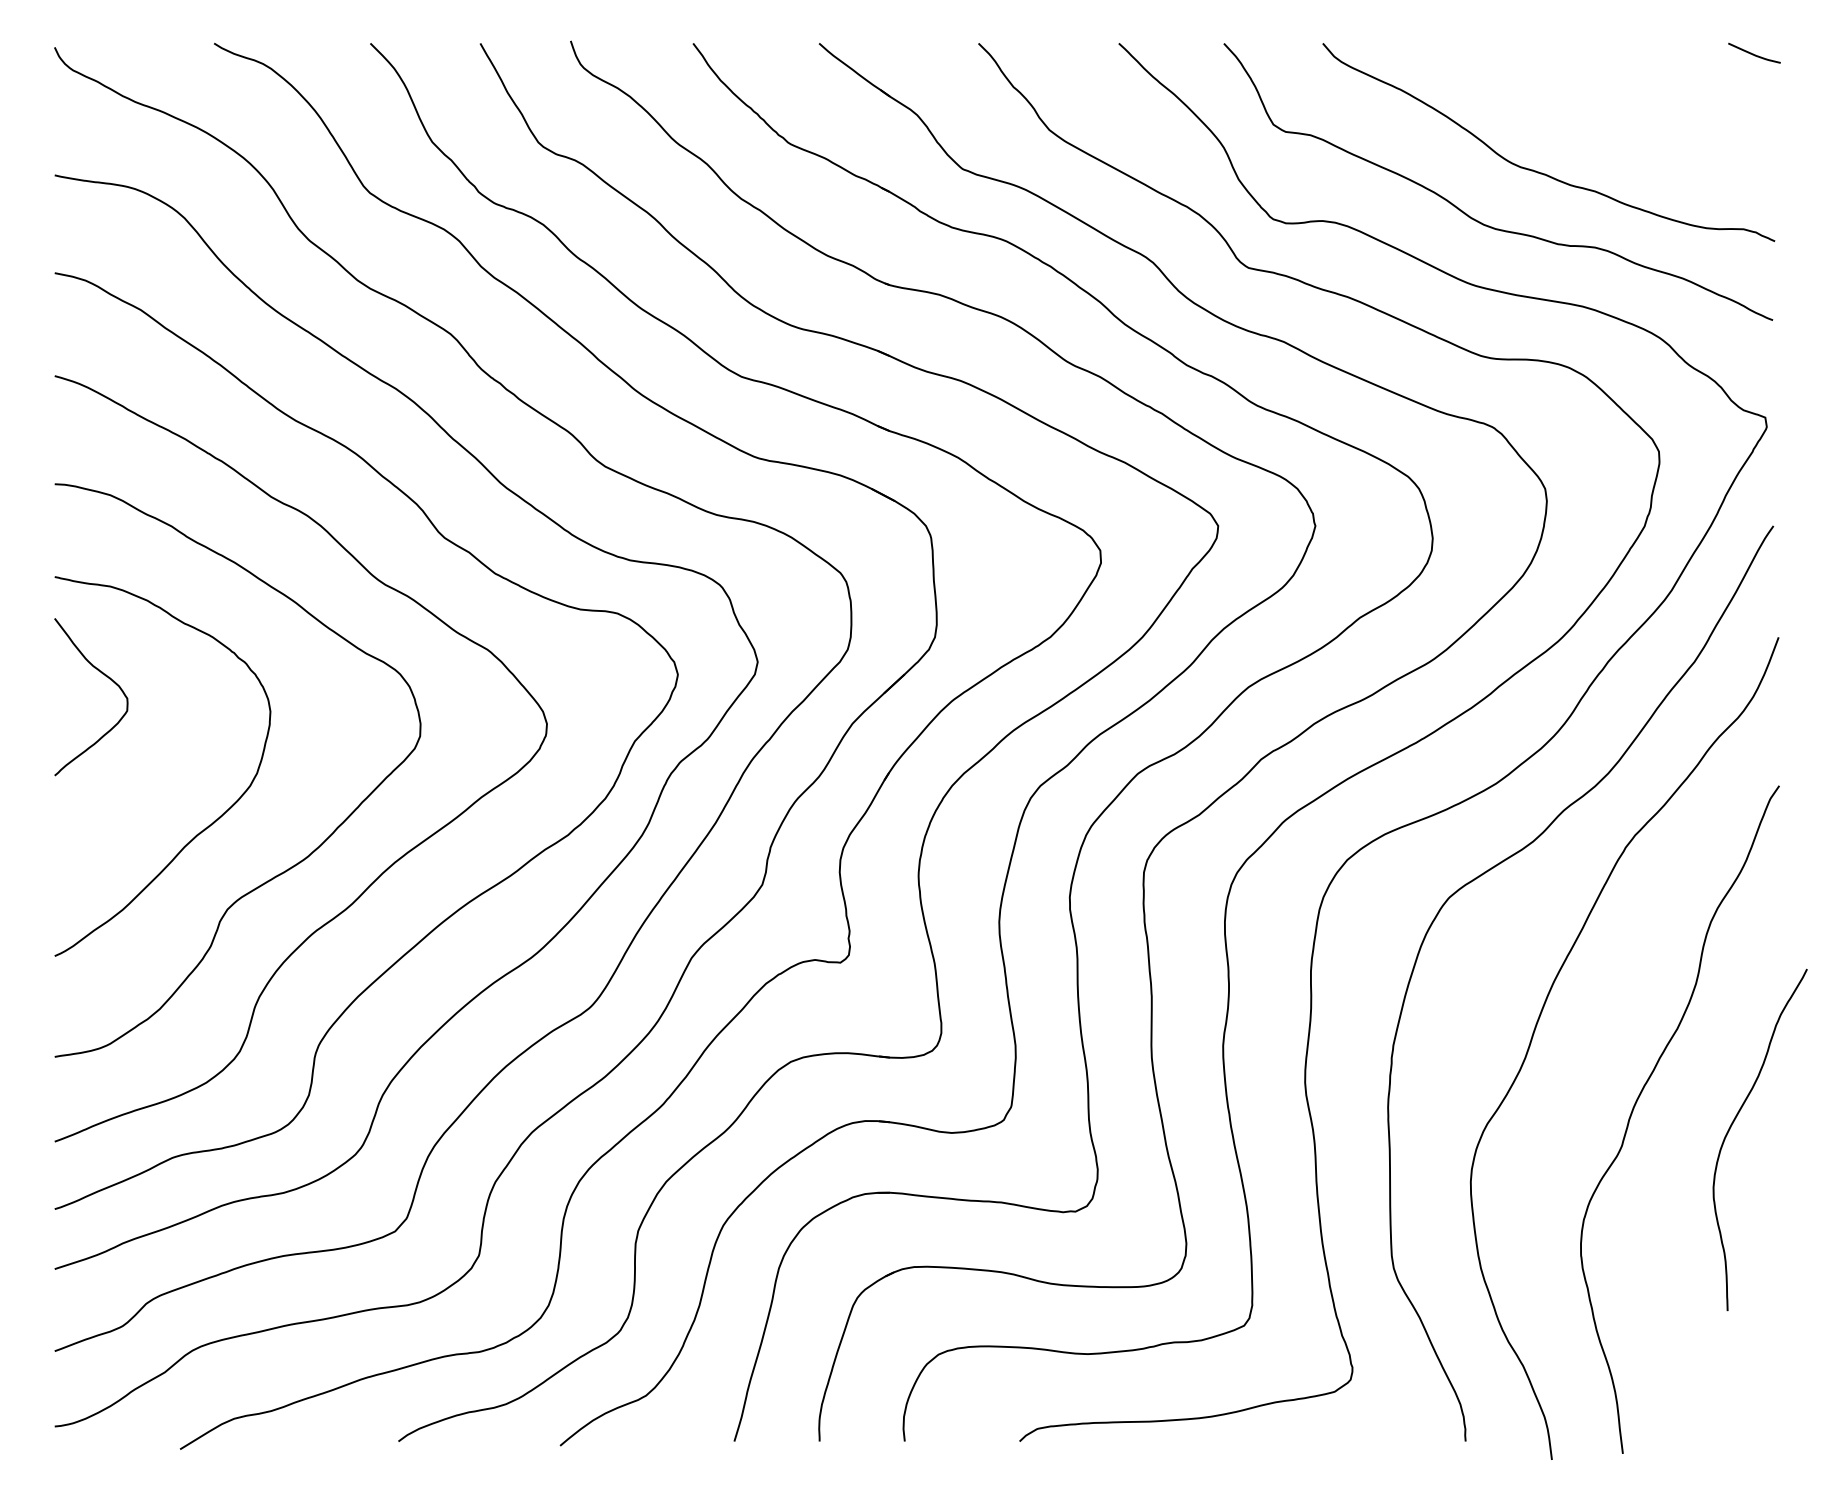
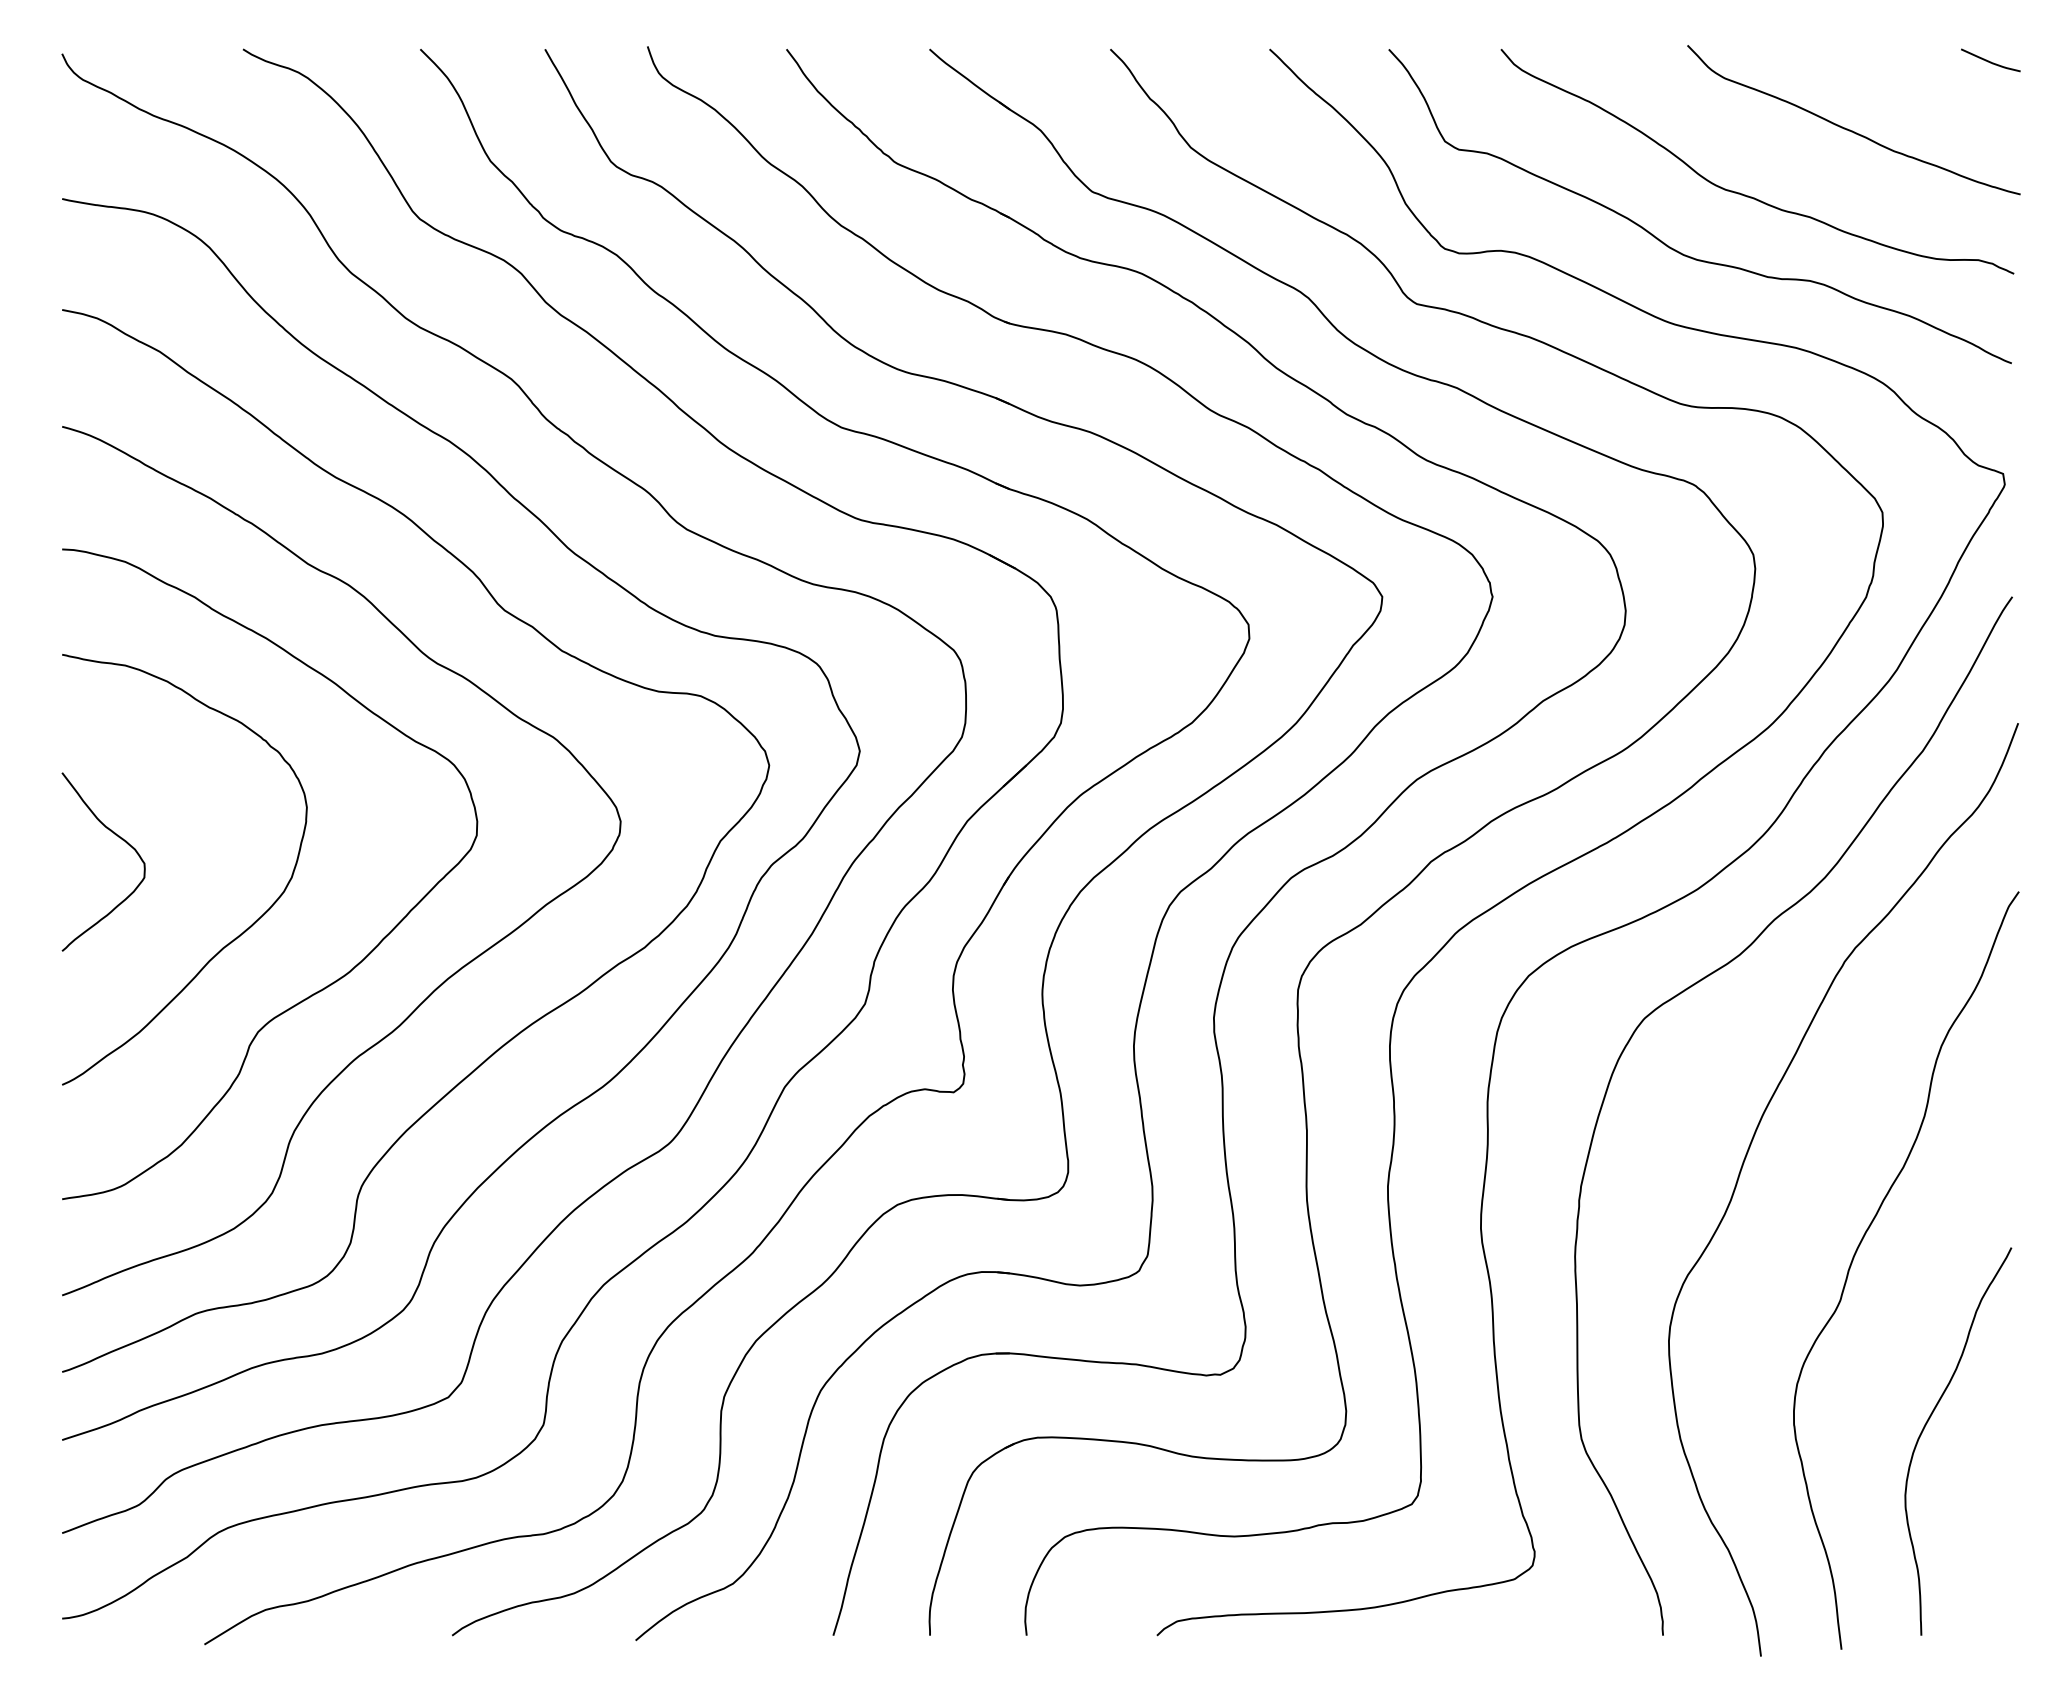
curve: (1630, 114) -> (1850, 129), added
curve: (105, 676) -> (119, 838), moved
curve: (1732, 1125) -> (1926, 1425), moved

